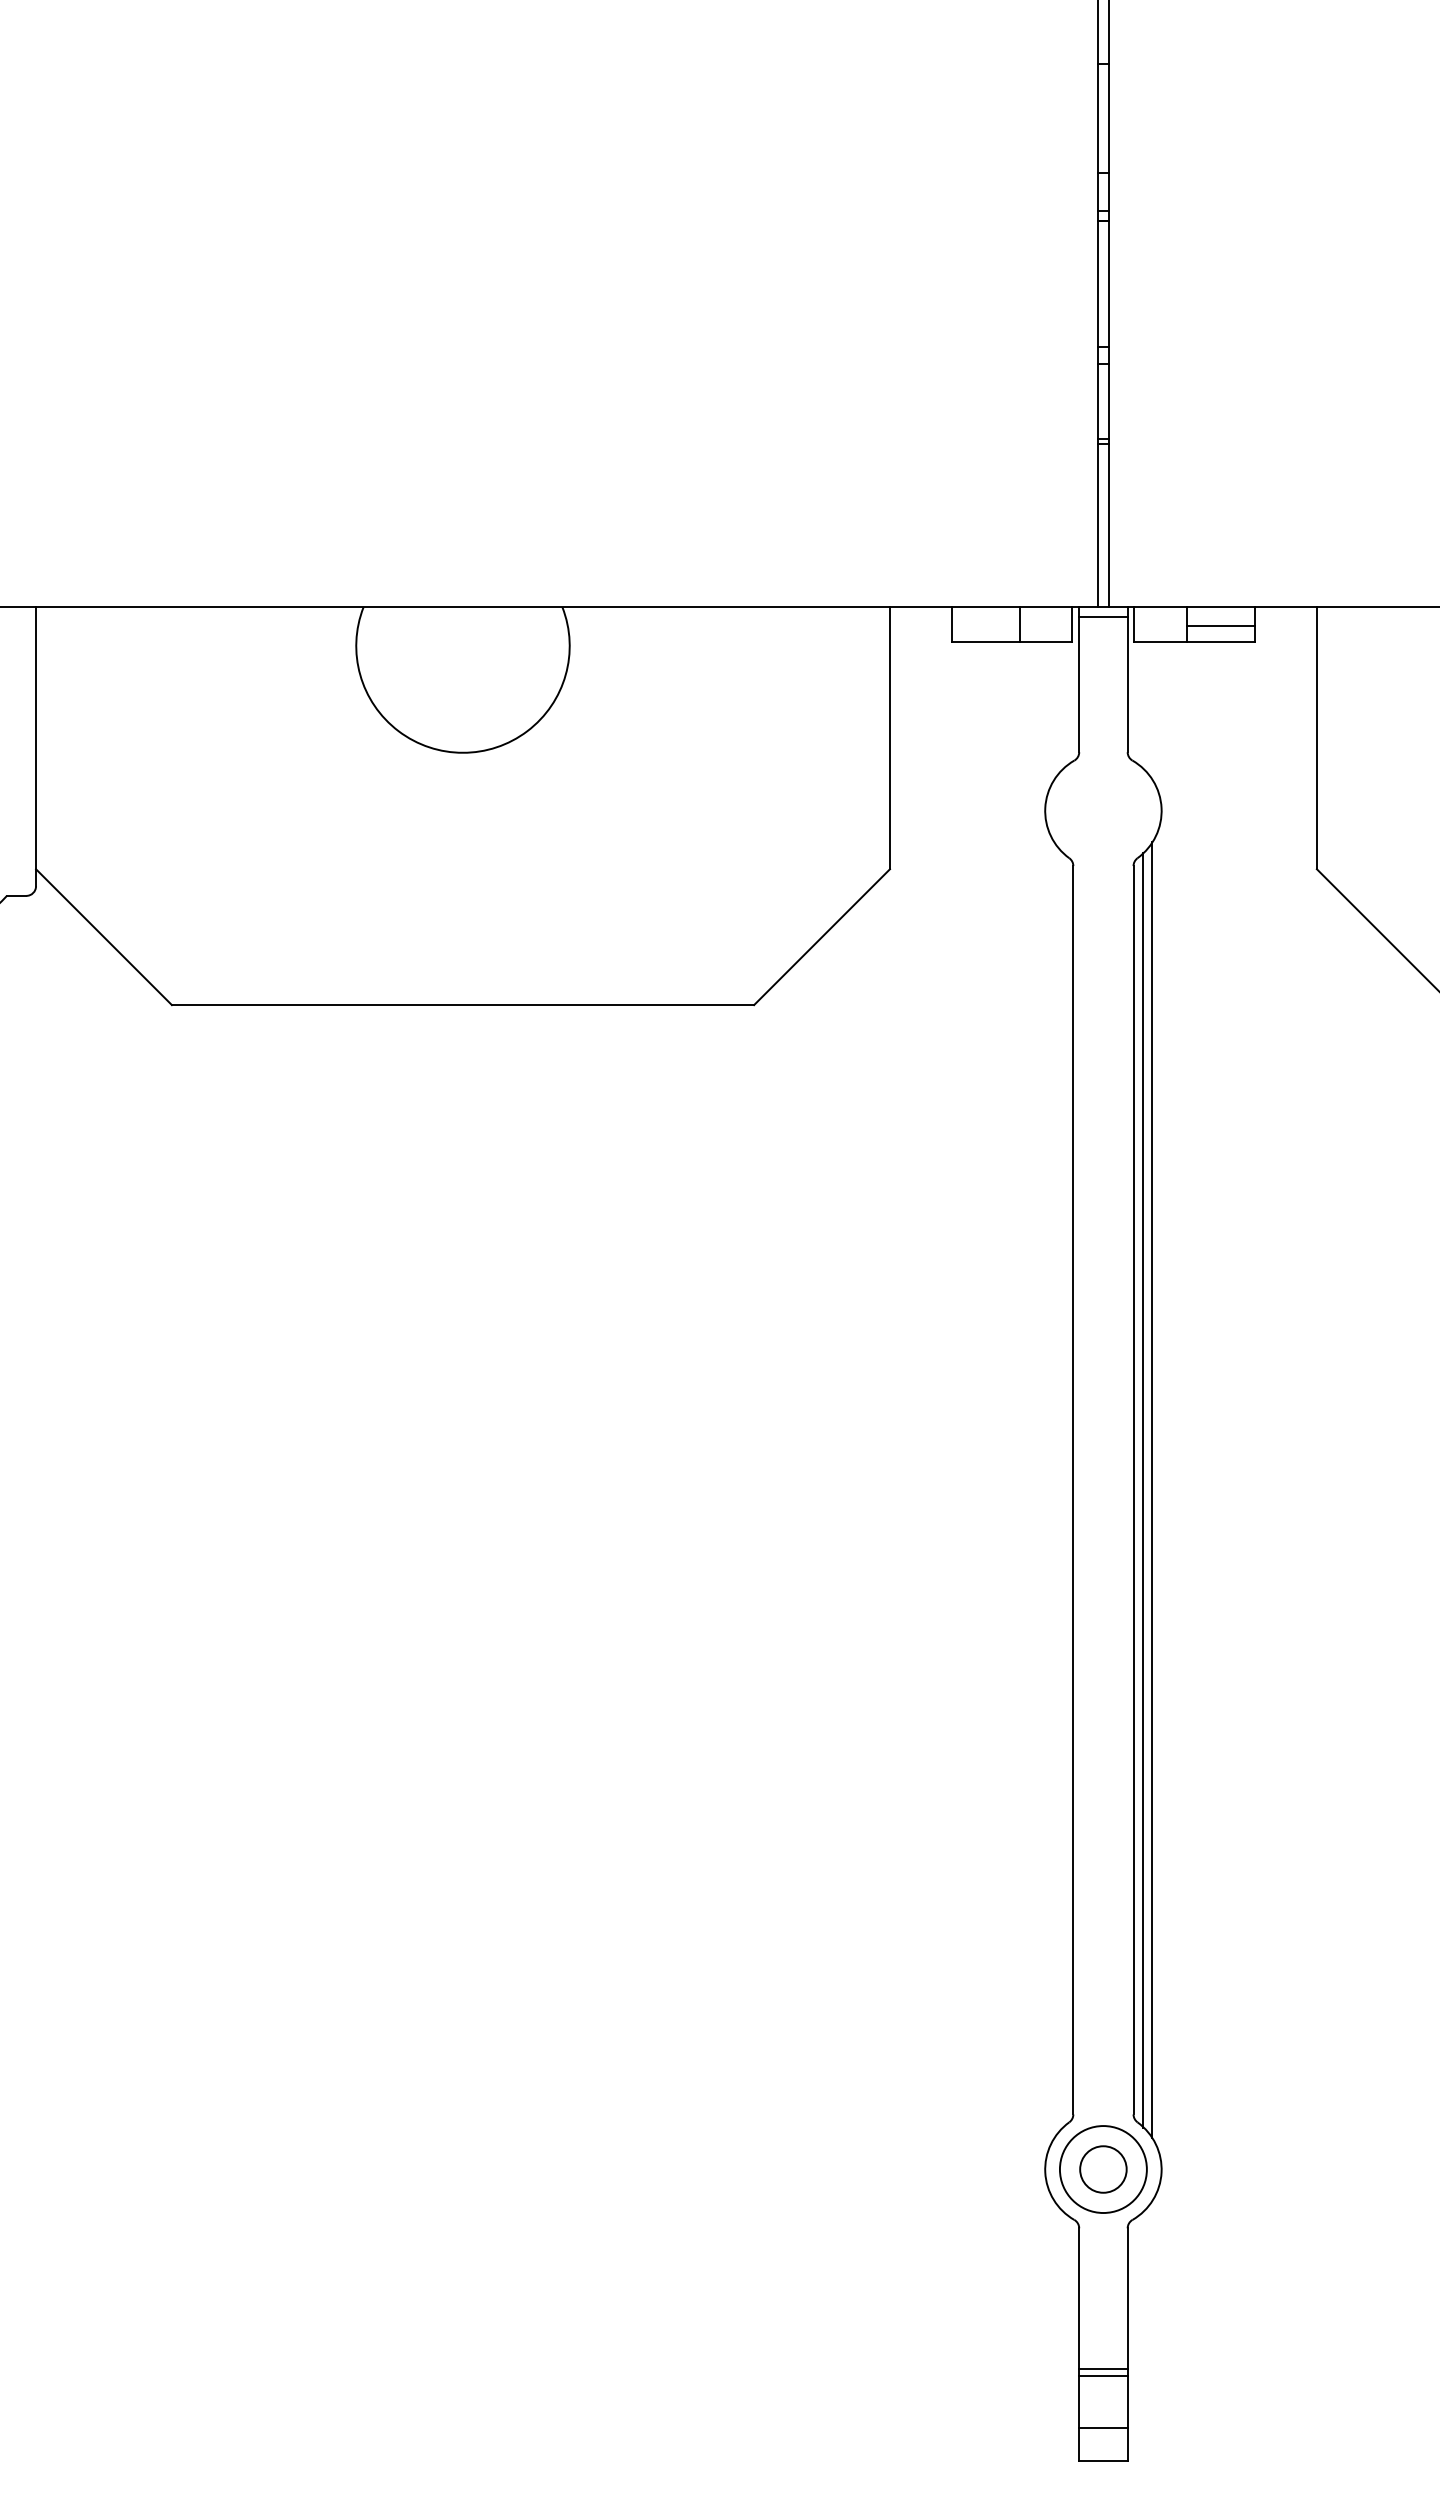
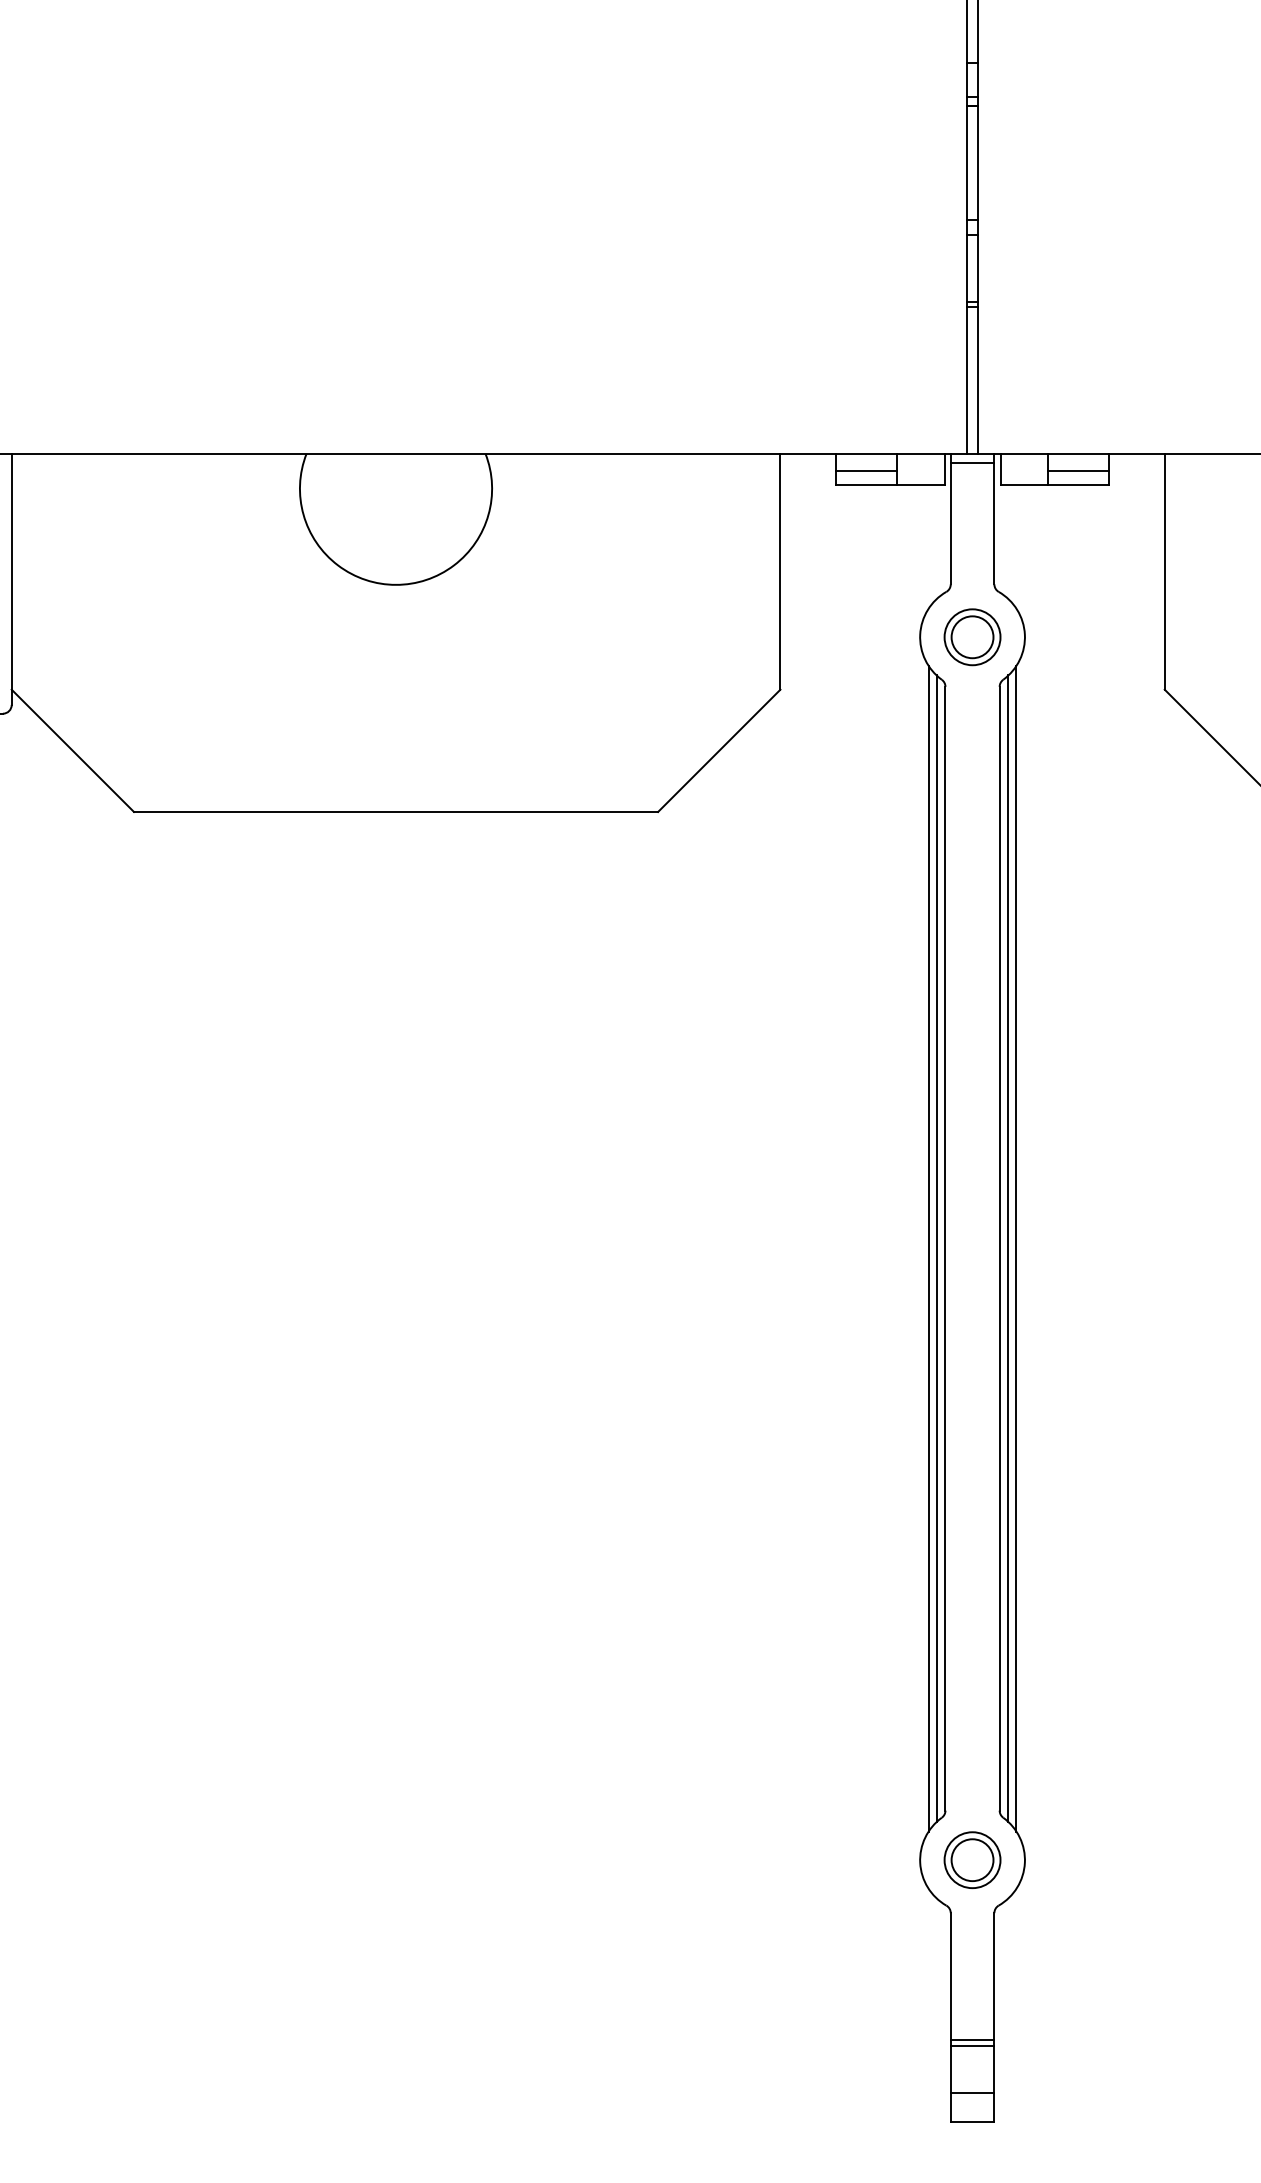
line: (986, 626) -> (867, 471), added
part: (1103, 810) -> (972, 636), added
line: (1063, 1489) -> (936, 1248), added
line: (1054, 1490) -> (928, 1248), added
circle: (1103, 2169) -> (972, 1860), size x0.71

